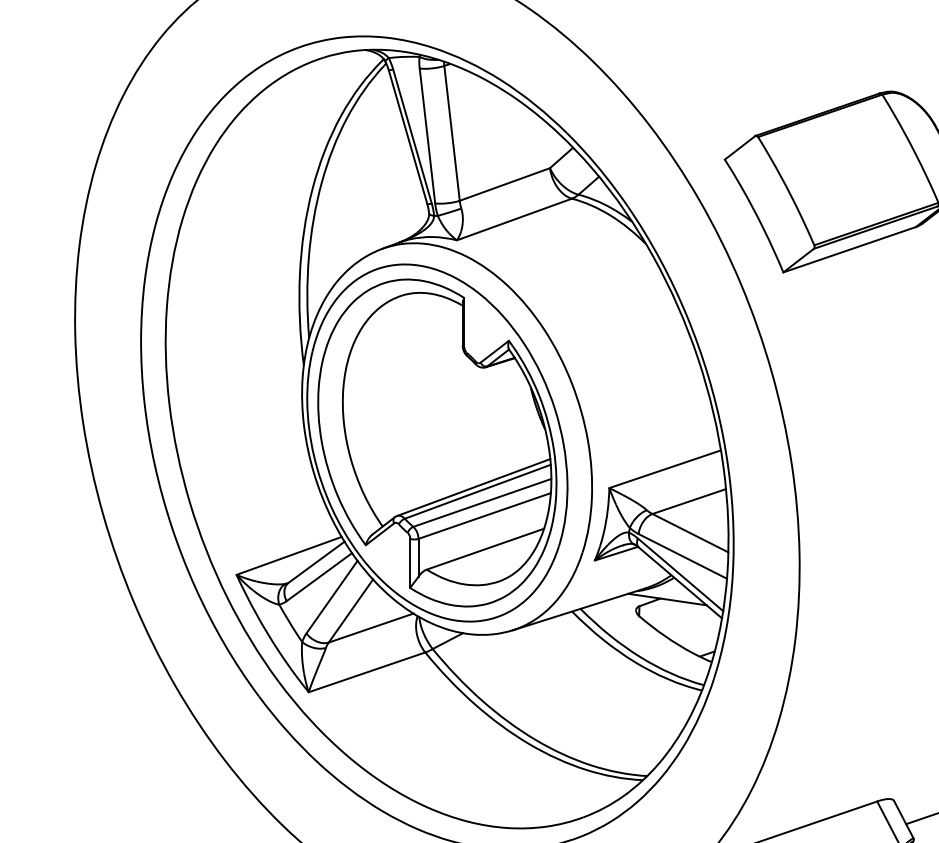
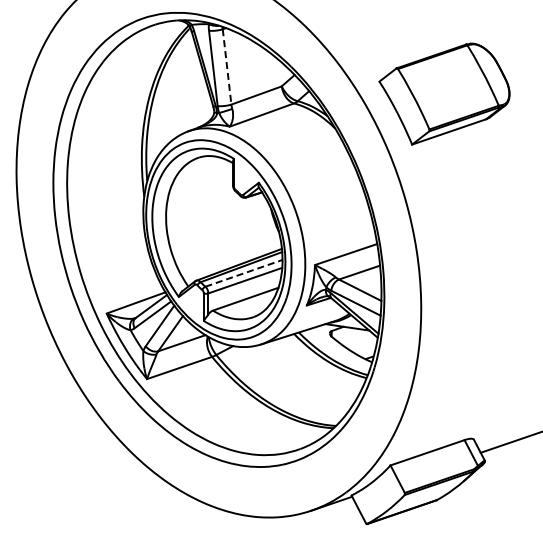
line: (452, 132) -> (227, 66), solid -> dashed
line: (481, 503) -> (243, 273), solid -> dashed

